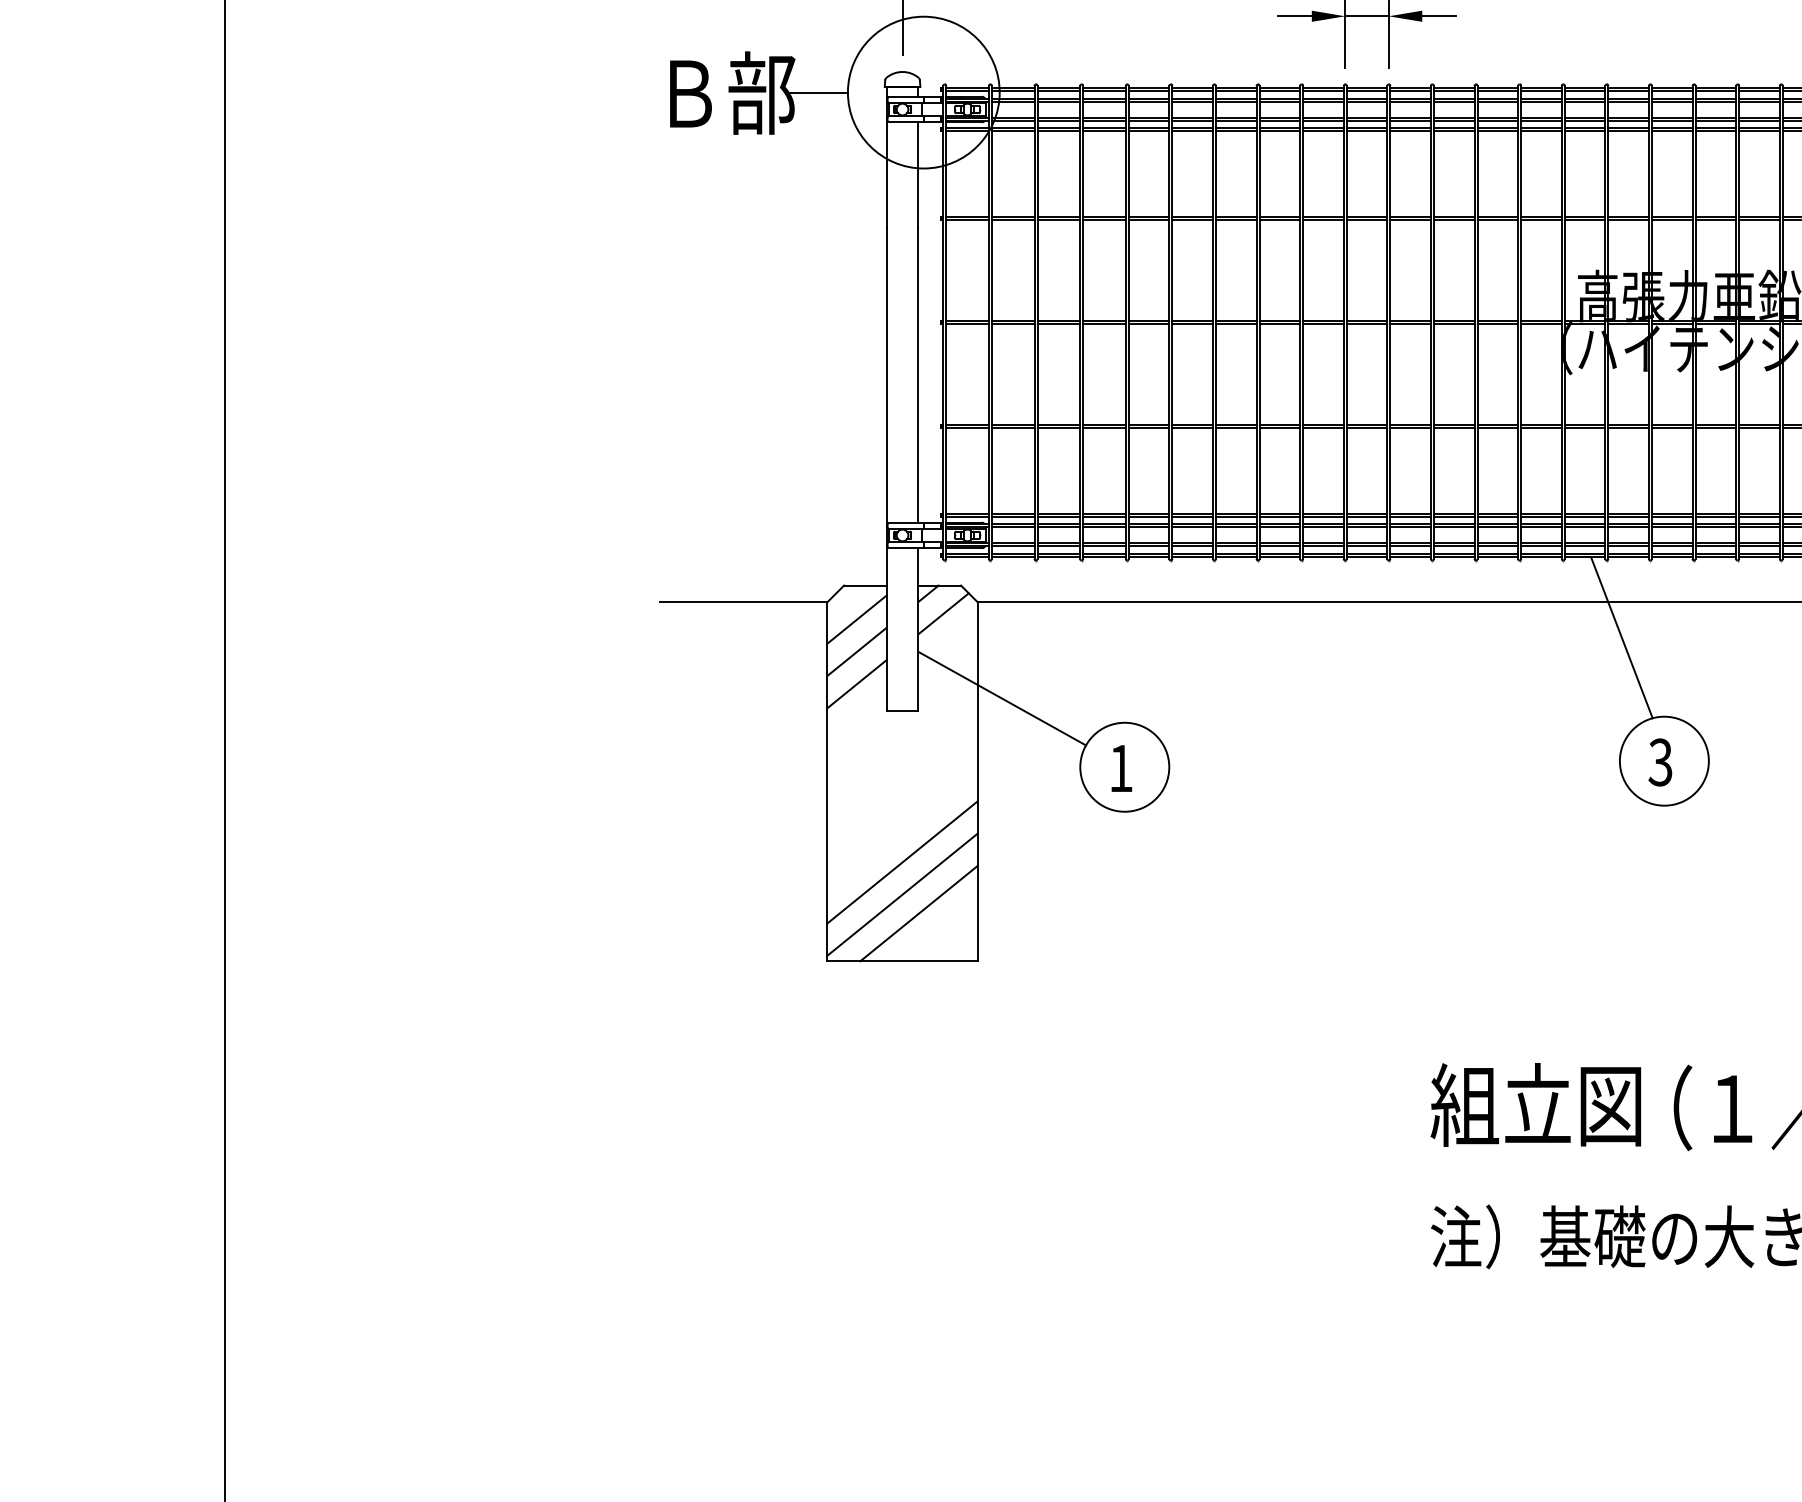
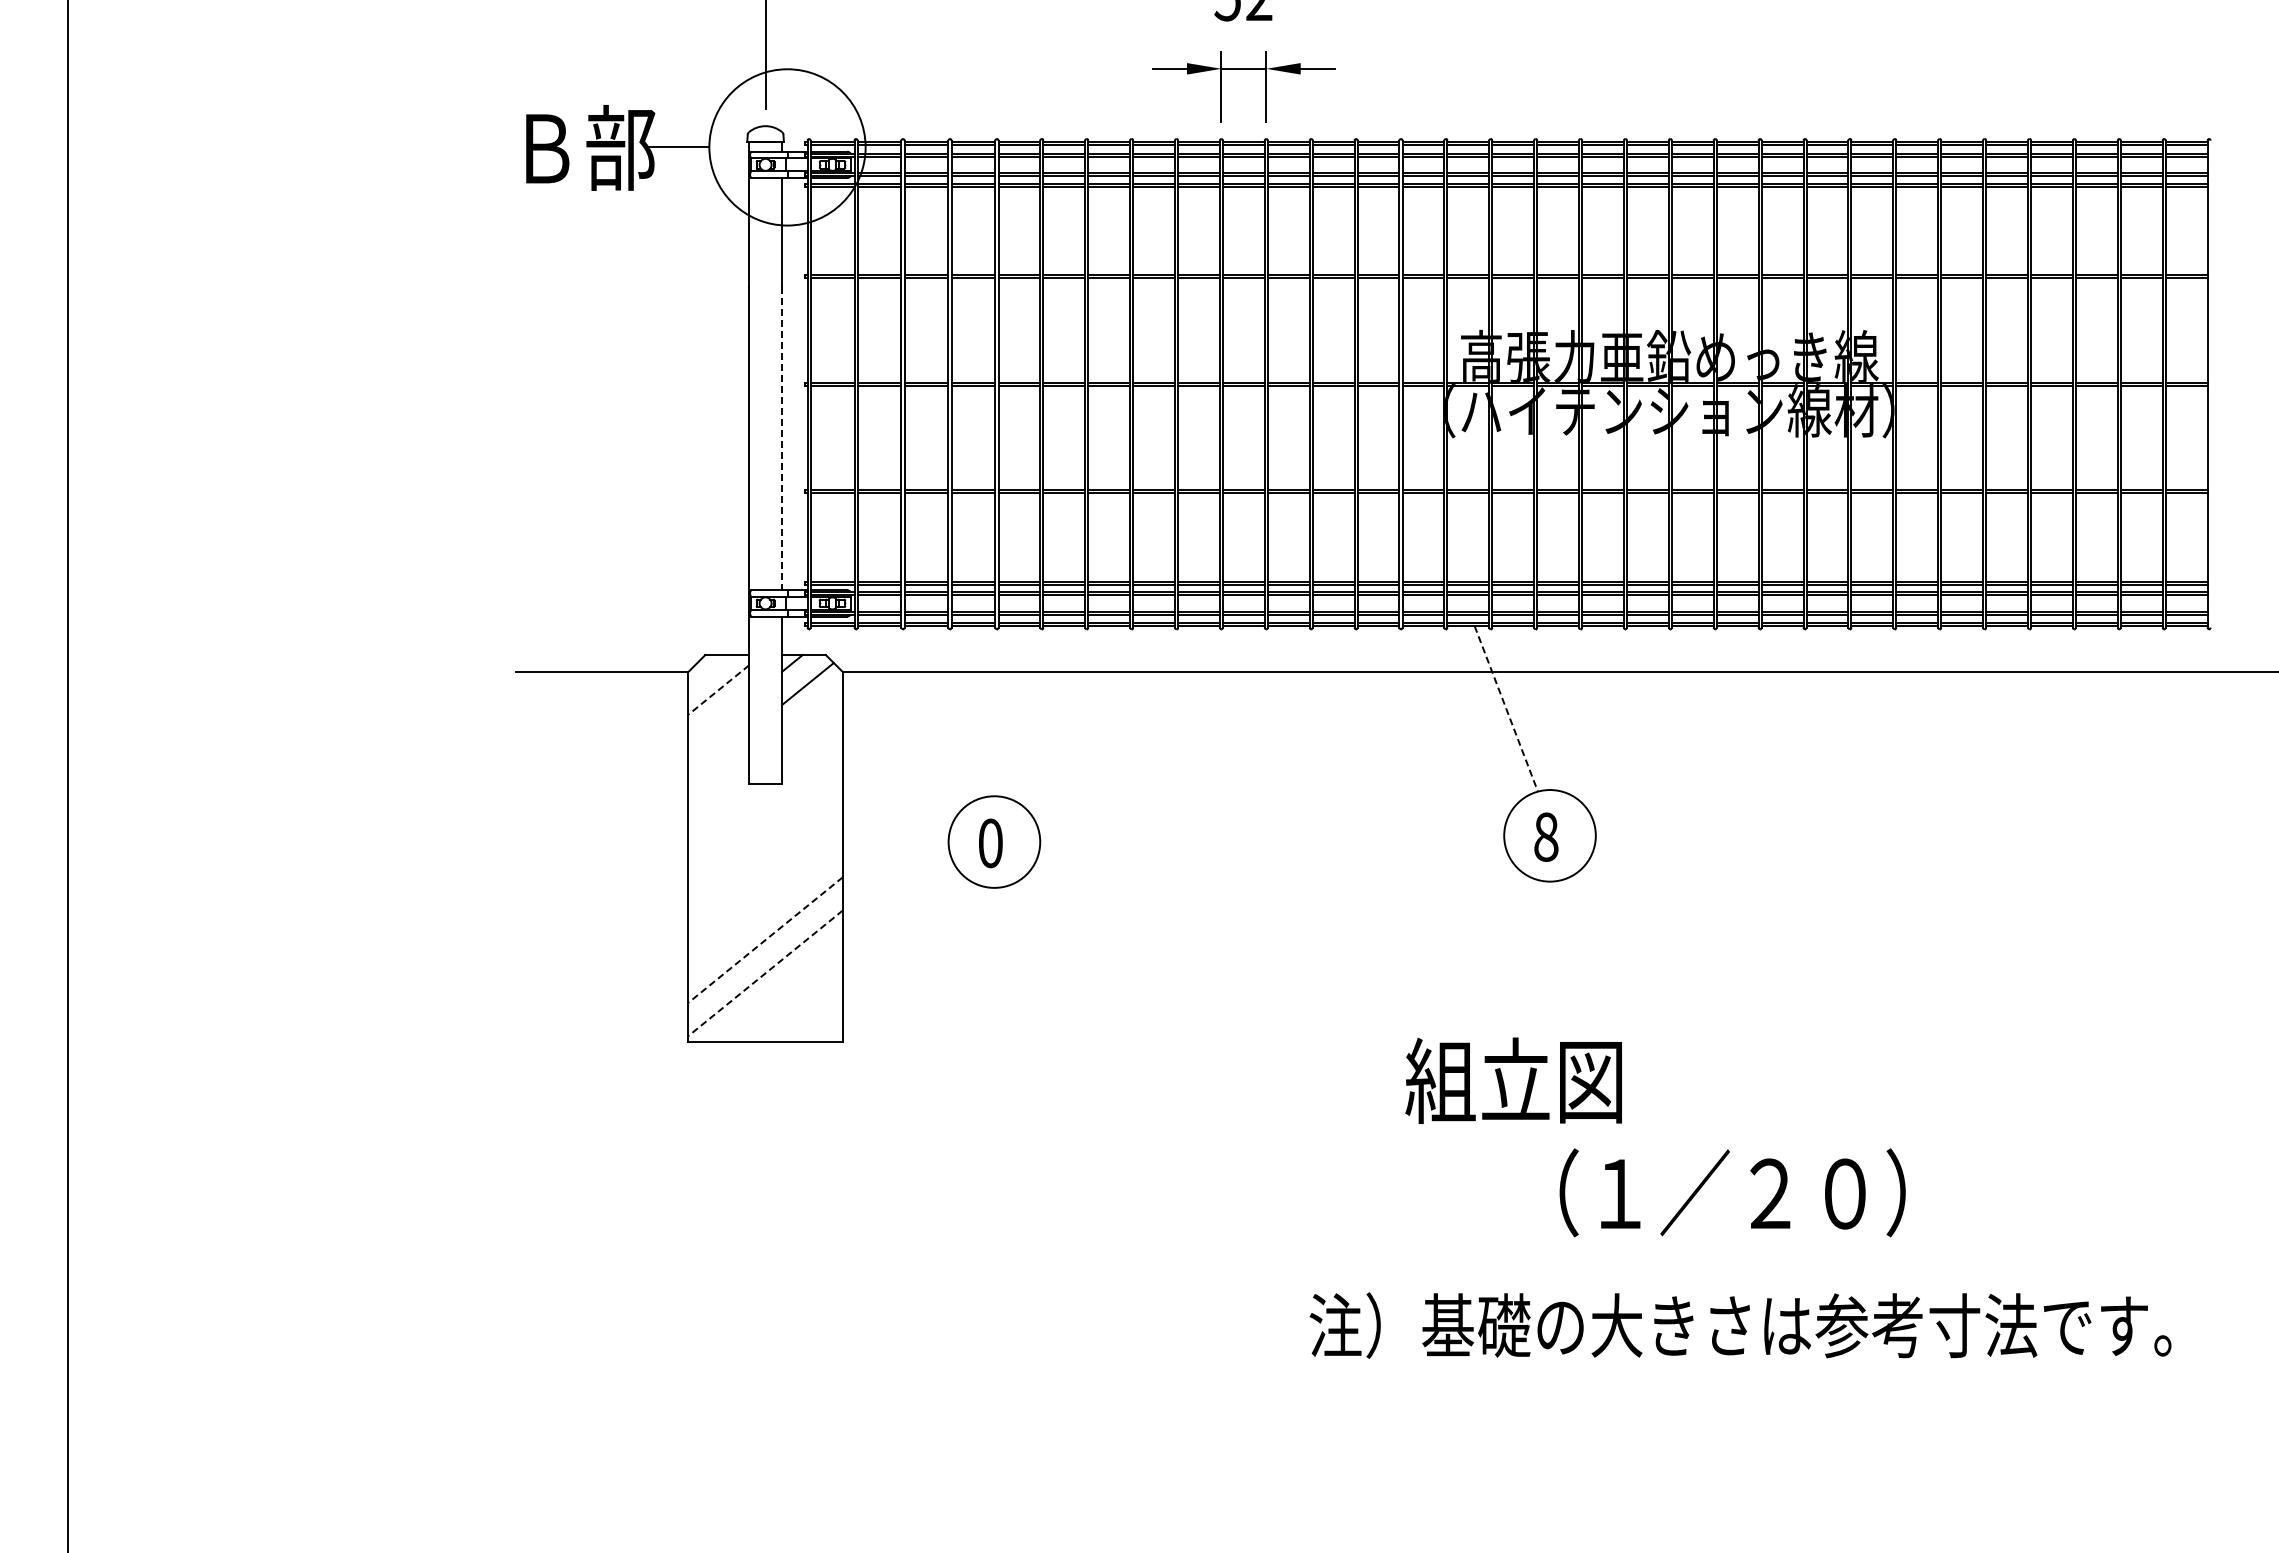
line: (917, 376) -> (781, 439), solid -> dashed
line: (856, 620) -> (718, 690), solid -> dashed
line: (1622, 637) -> (1506, 708), solid -> dashed
line: (856, 652) -> (718, 723), removed
line: (856, 684) -> (718, 756), removed
line: (1001, 698) -> (867, 771), removed
text: (1659, 761) -> (1545, 836), 3 -> 8
text: (1120, 768) -> (990, 843), 1 -> 0
line: (902, 862) -> (765, 940), solid -> dashed
line: (902, 894) -> (765, 973), solid -> dashed
line: (918, 913) -> (782, 992), removed
text: (1535, 1104) -> (1513, 1080), moved

